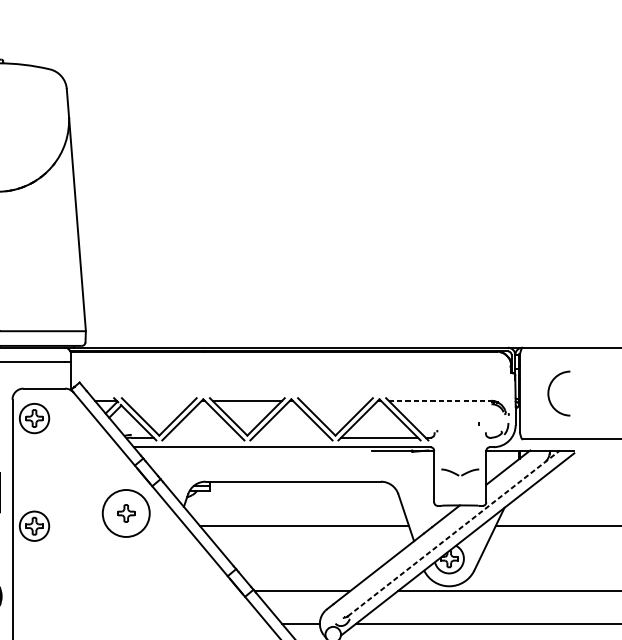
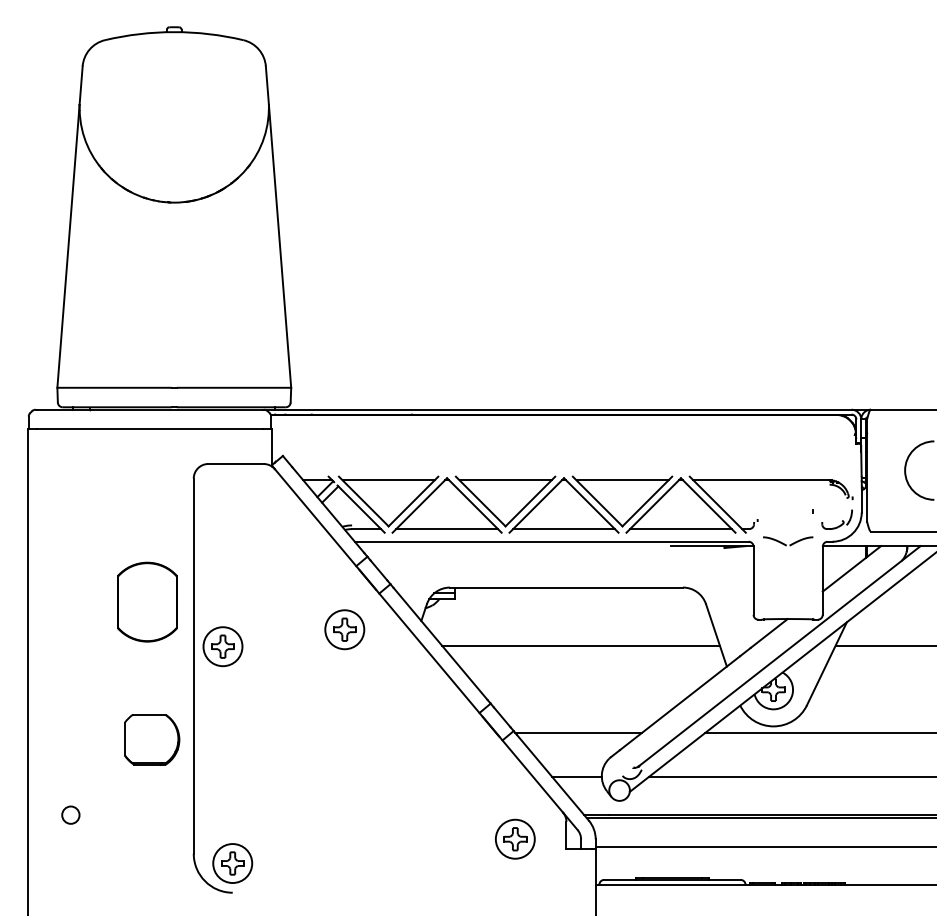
line: (159, 401) -> (388, 480), added
line: (335, 401) -> (622, 480), added
line: (440, 401) -> (762, 480), dashed -> solid
part: (34, 418) -> (222, 503), removed
line: (202, 437) -> (446, 529), added
line: (291, 437) -> (563, 529), added
part: (460, 472) -> (788, 541), moved
circle: (126, 513) -> (344, 629), size x0.62
line: (453, 533) -> (779, 656), dashed -> solid

